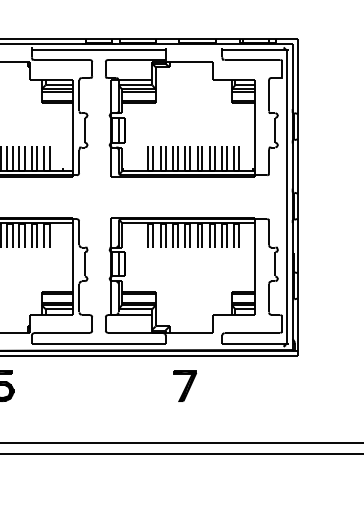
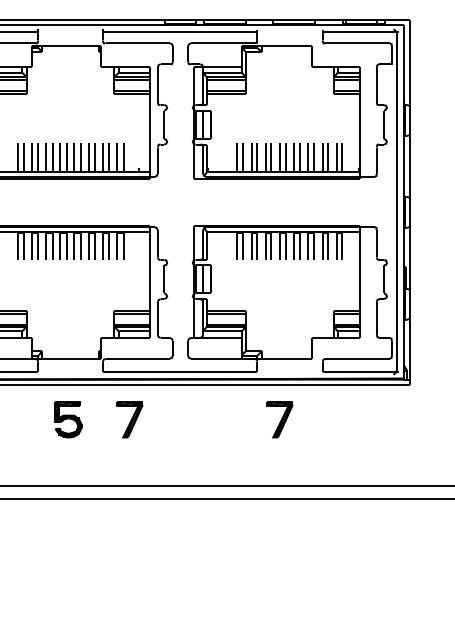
part: (54, 385) -> (129, 419), added

